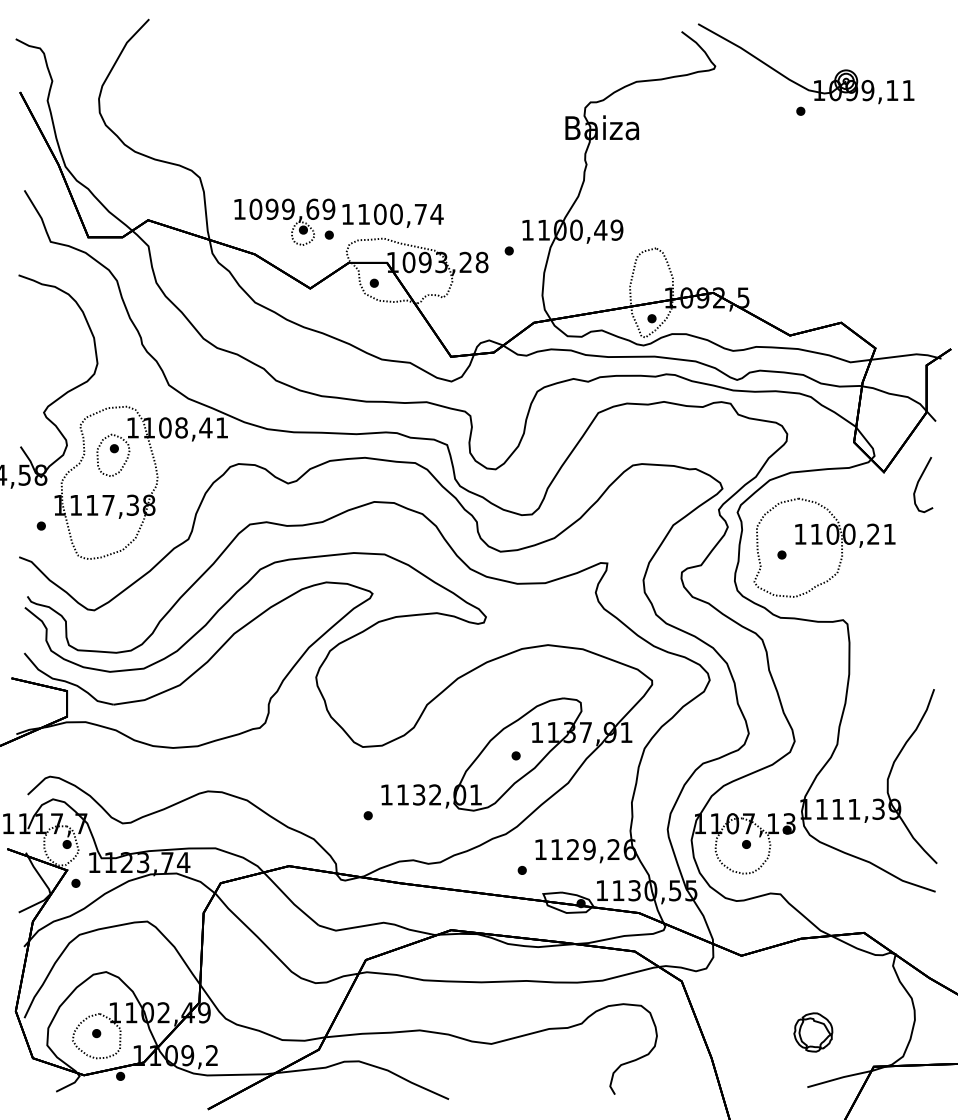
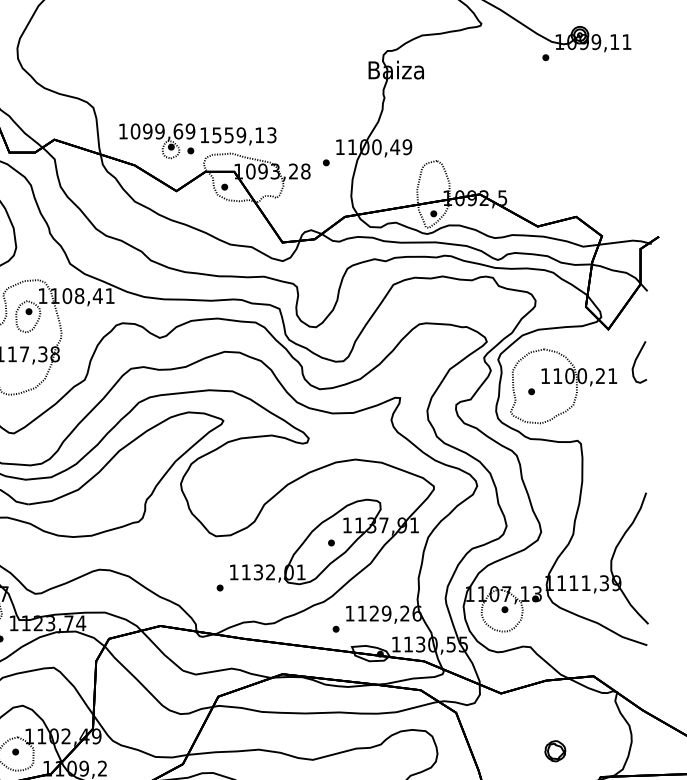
text: (400, 214) -> (244, 135), 1100,74 -> 1559,13
curve: (918, 484) -> (635, 362), moved
part: (813, 1032) -> (555, 751), size x0.7

